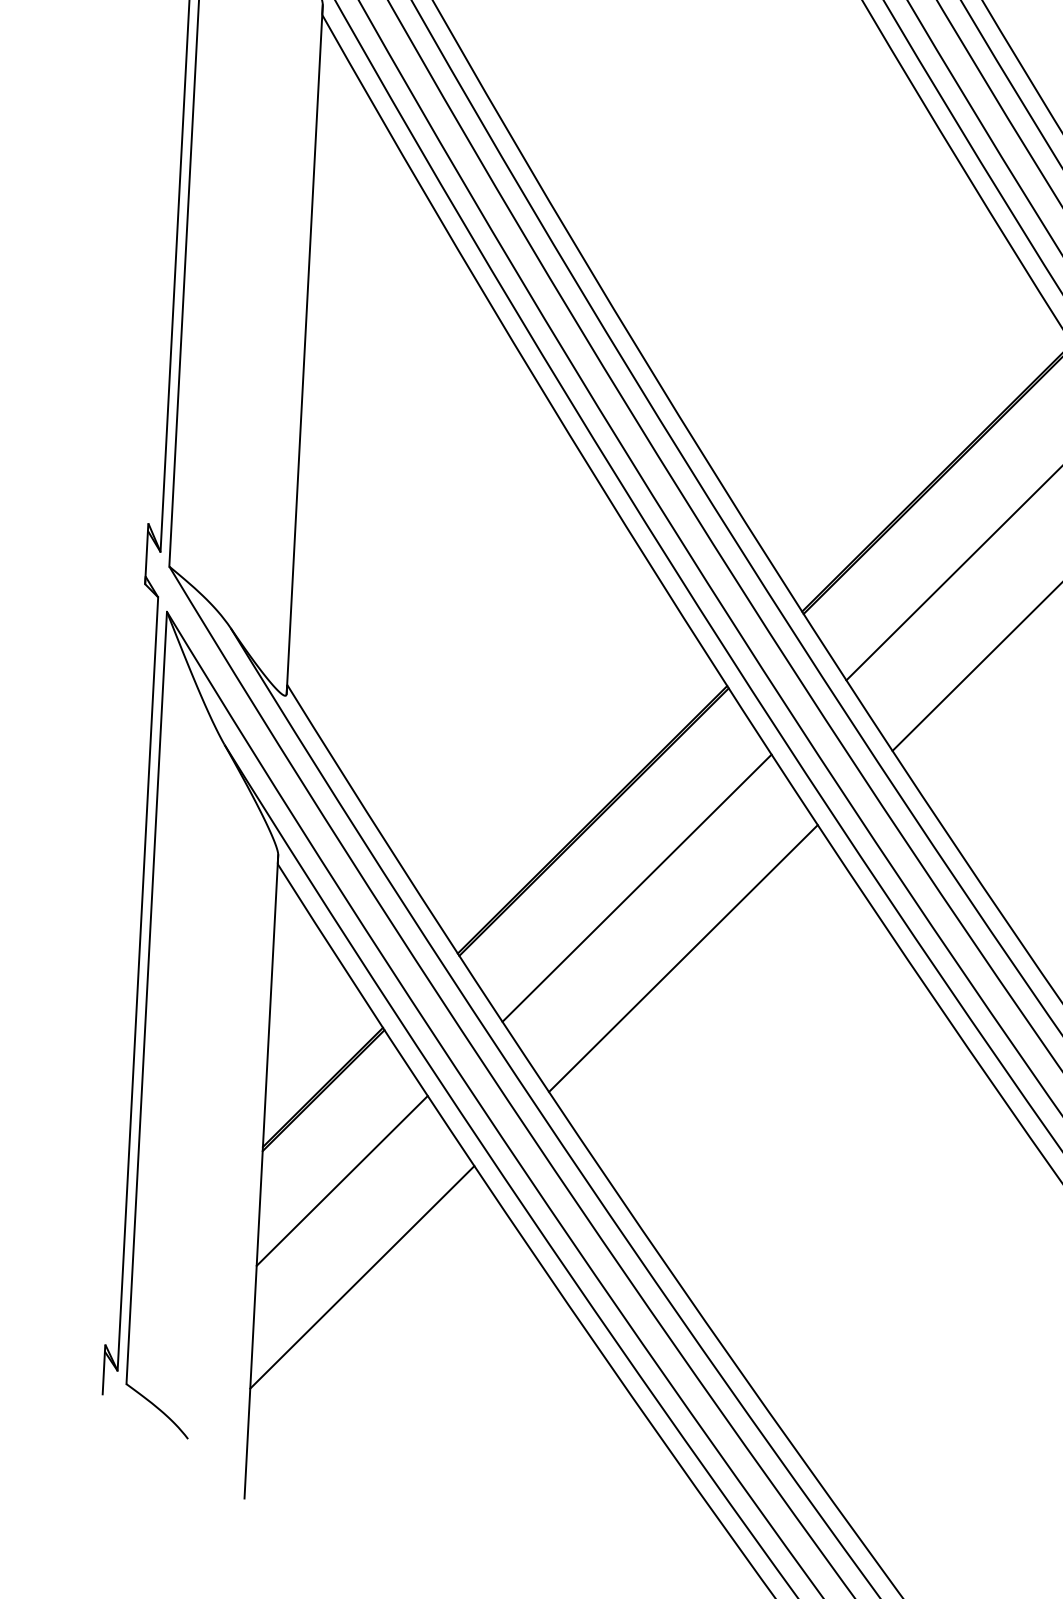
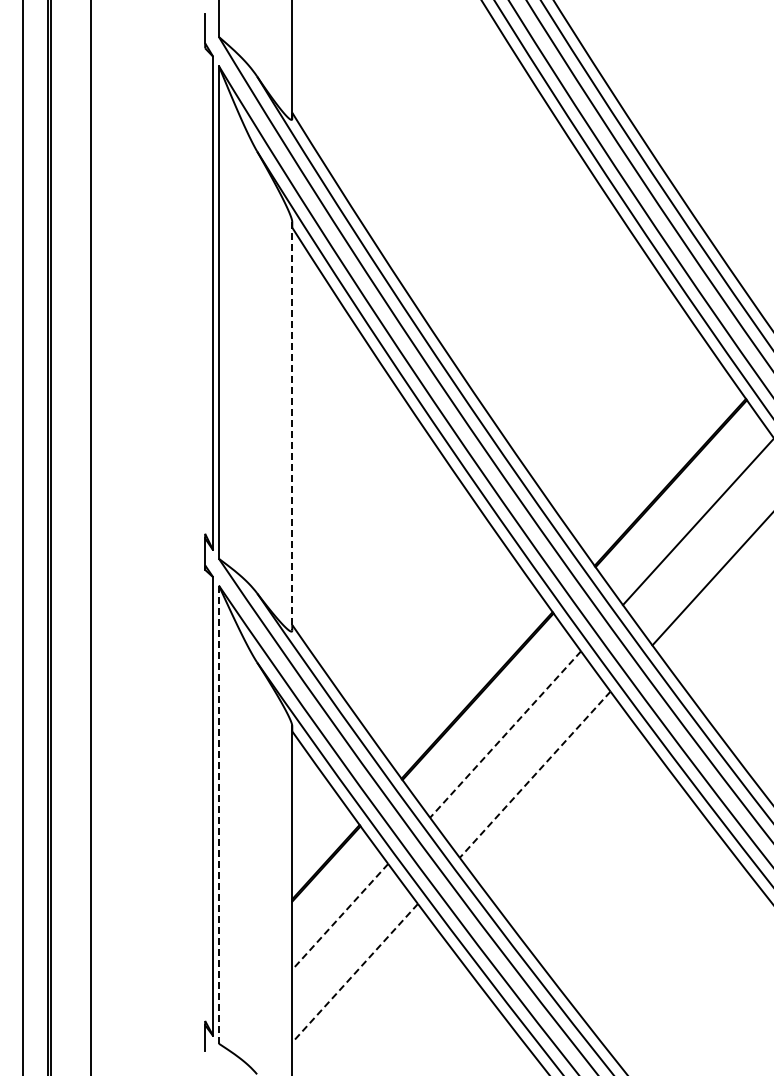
line: (305, 350) -> (292, 426), solid -> dashed
line: (636, 888) -> (505, 734), solid -> dashed
line: (682, 959) -> (534, 775), solid -> dashed
line: (146, 997) -> (218, 814), solid -> dashed
line: (340, 1181) -> (339, 917), solid -> dashed
line: (362, 1277) -> (355, 973), solid -> dashed

